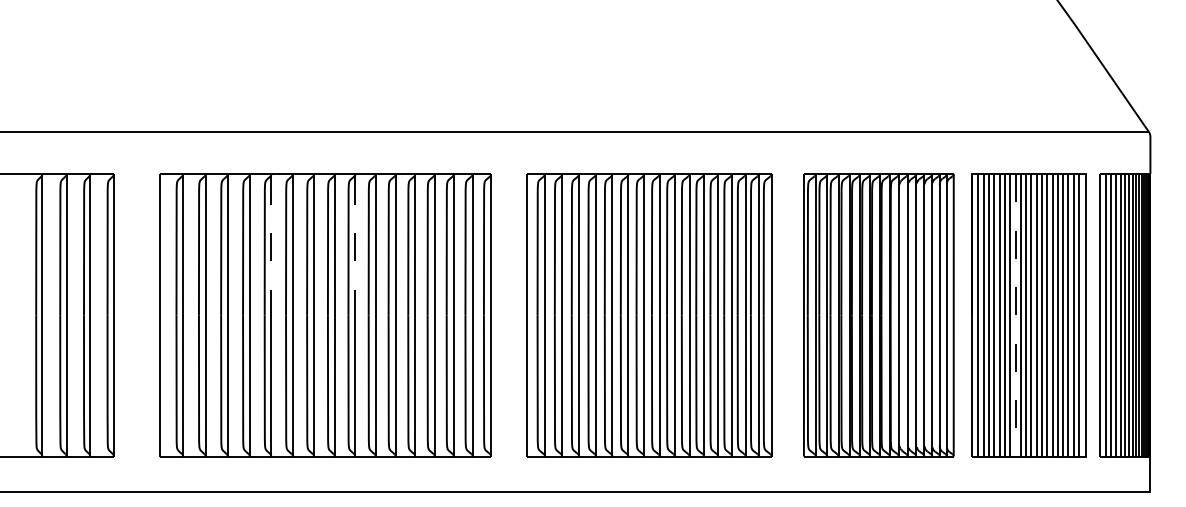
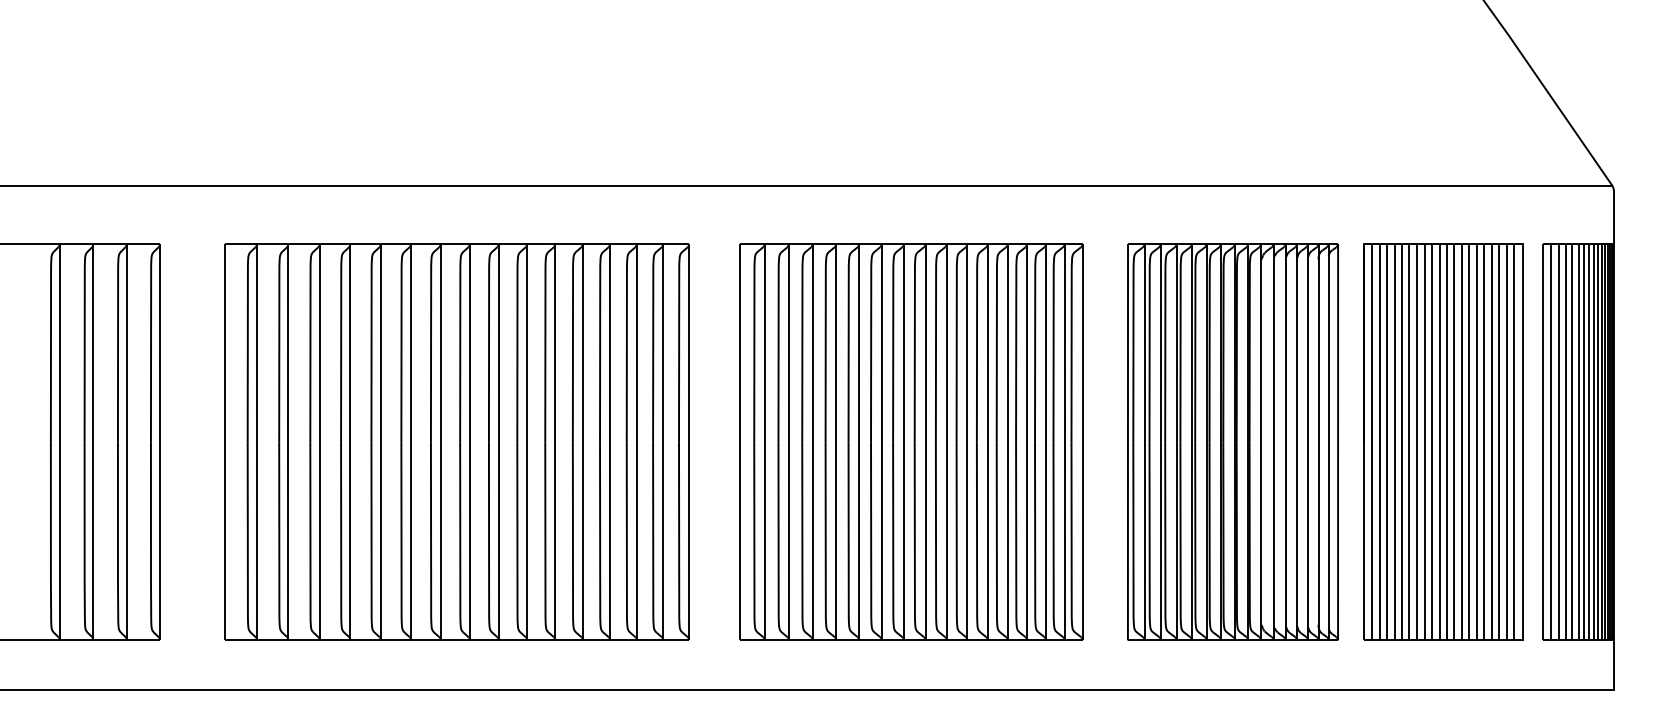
line: (271, 246) -> (380, 345), dashed -> solid
line: (355, 246) -> (498, 345), dashed -> solid
line: (1015, 315) -> (1424, 442), dashed -> solid

